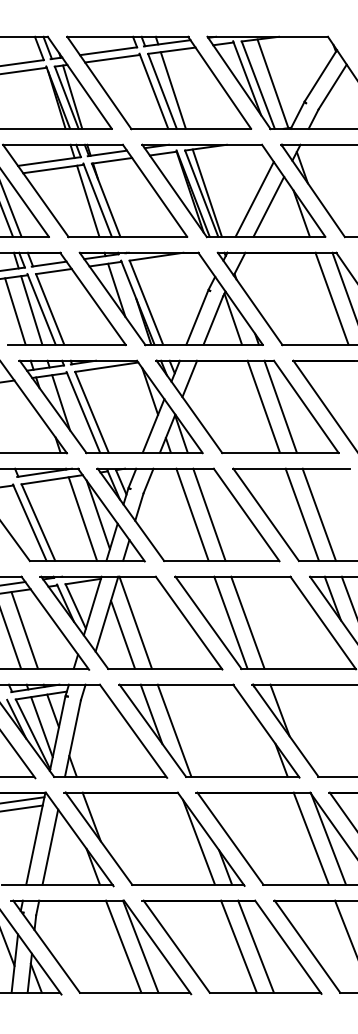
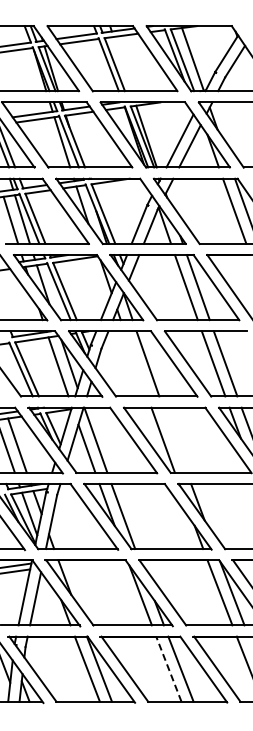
line: (173, 89) -> (122, 63), removed
line: (191, 514) -> (135, 363), removed
line: (246, 621) -> (174, 439), removed
line: (238, 947) -> (168, 669), solid -> dashed

